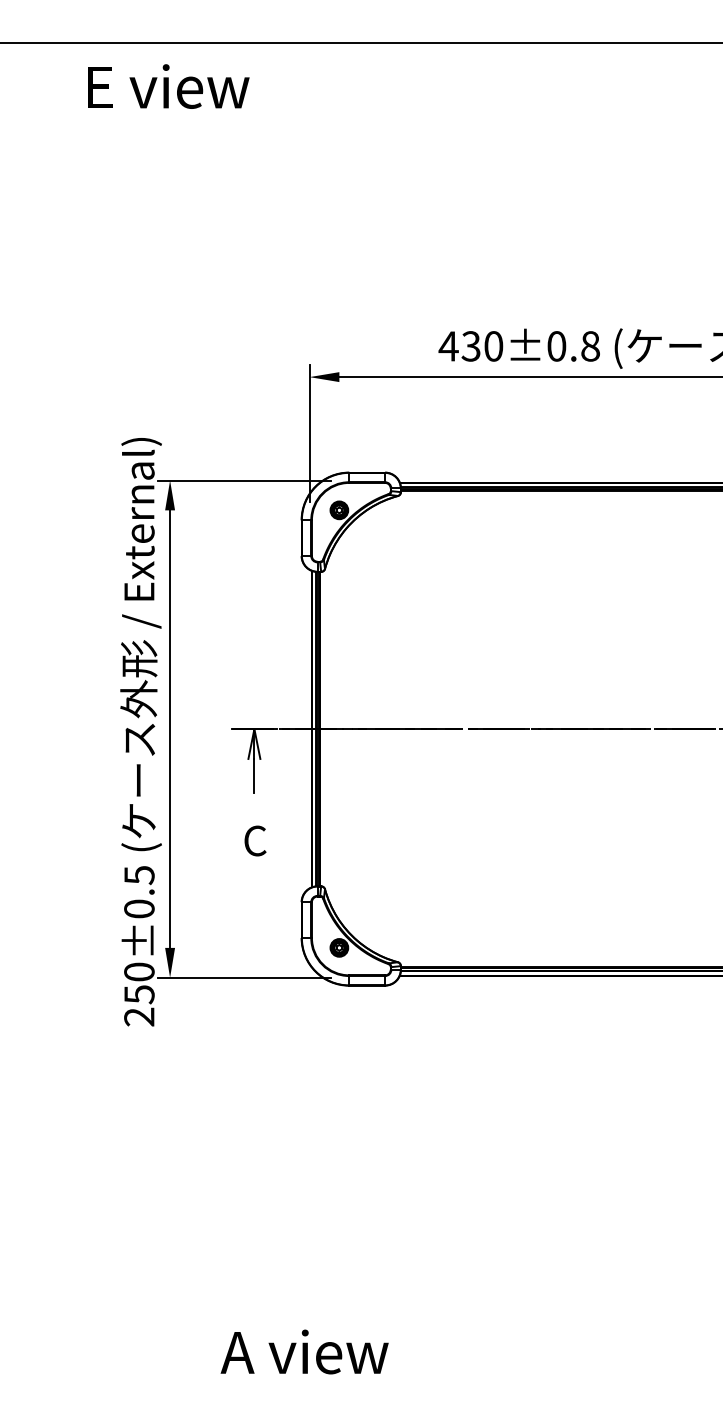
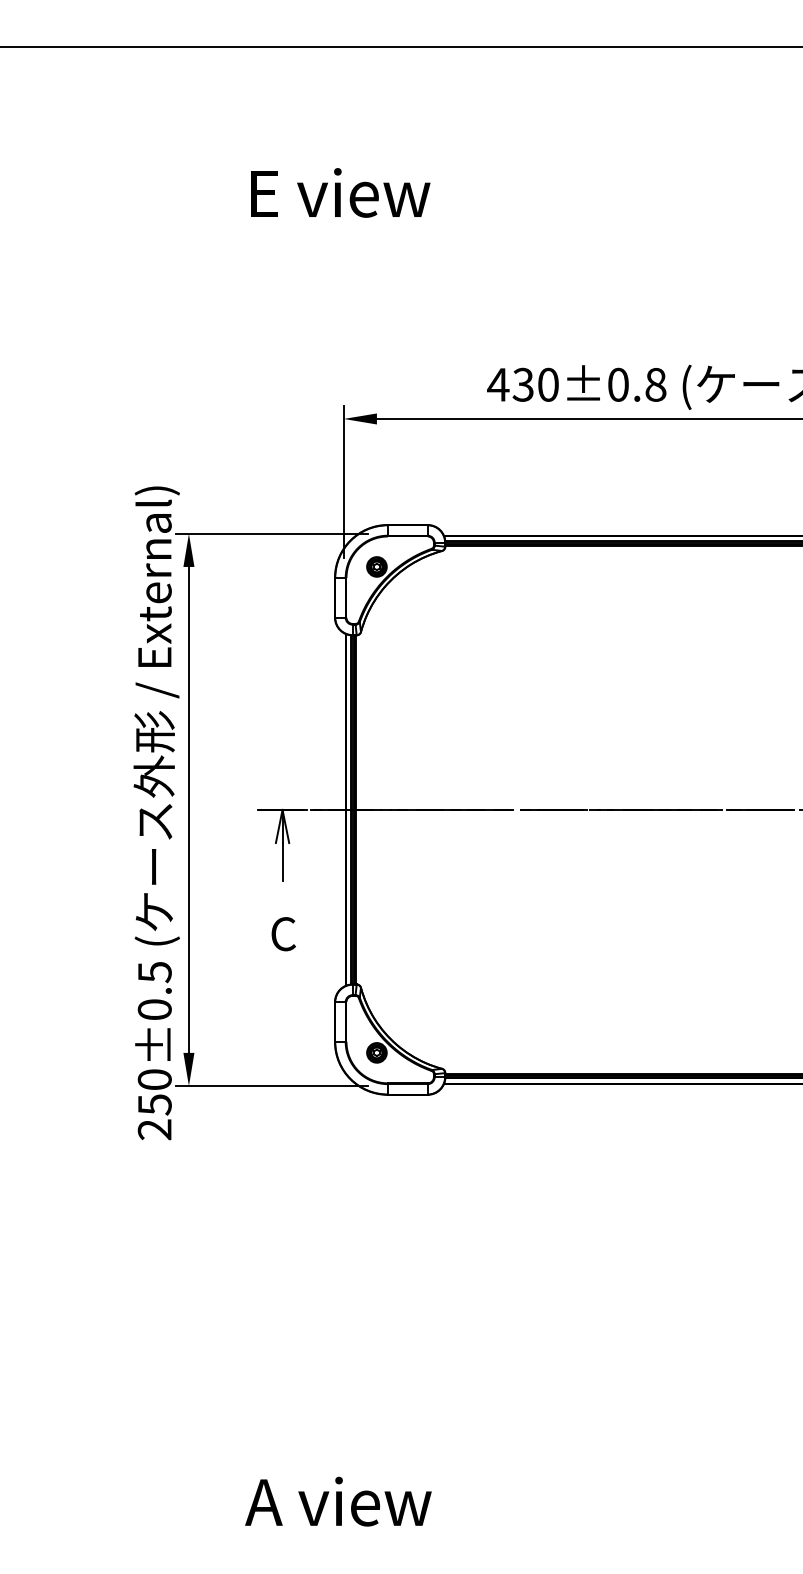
text: (168, 86) -> (340, 192), moved

